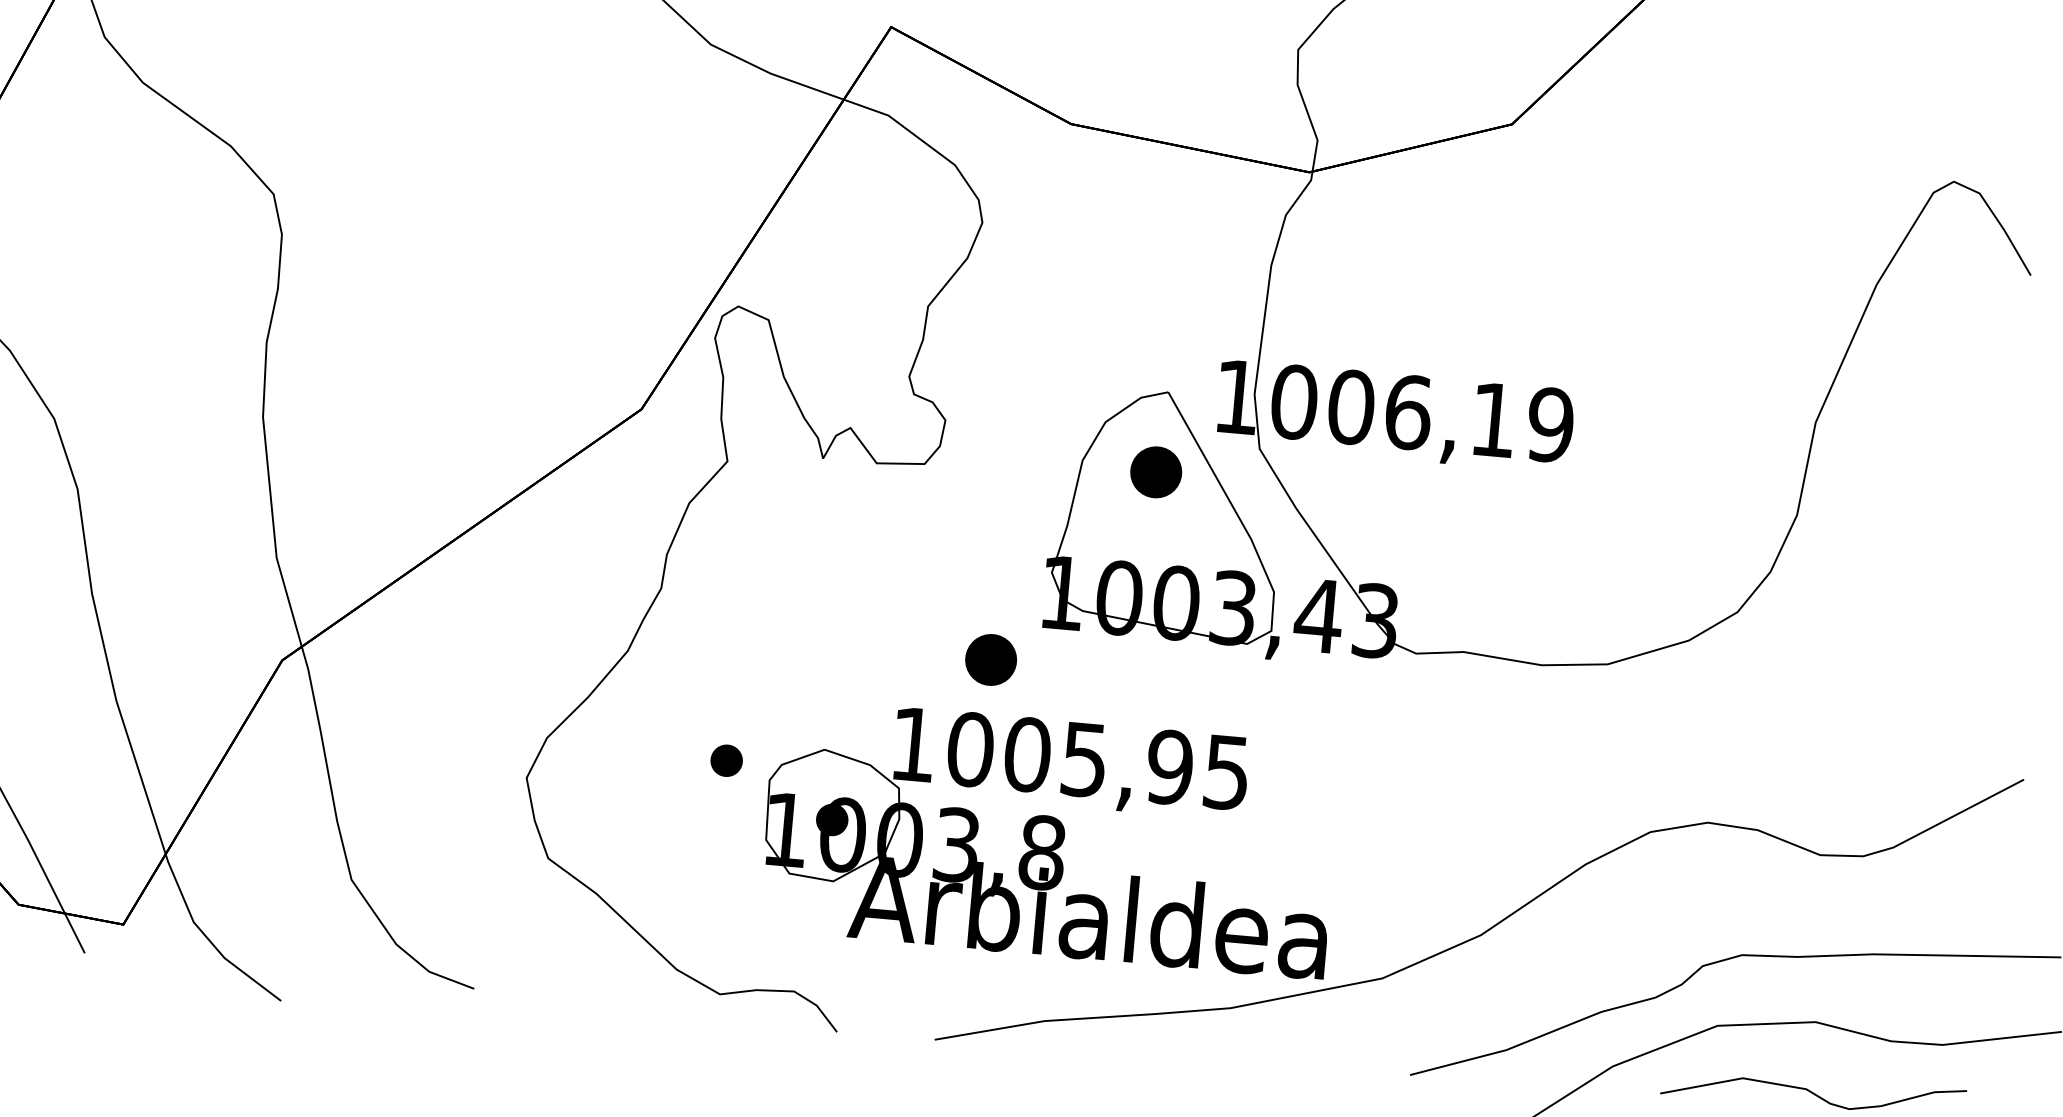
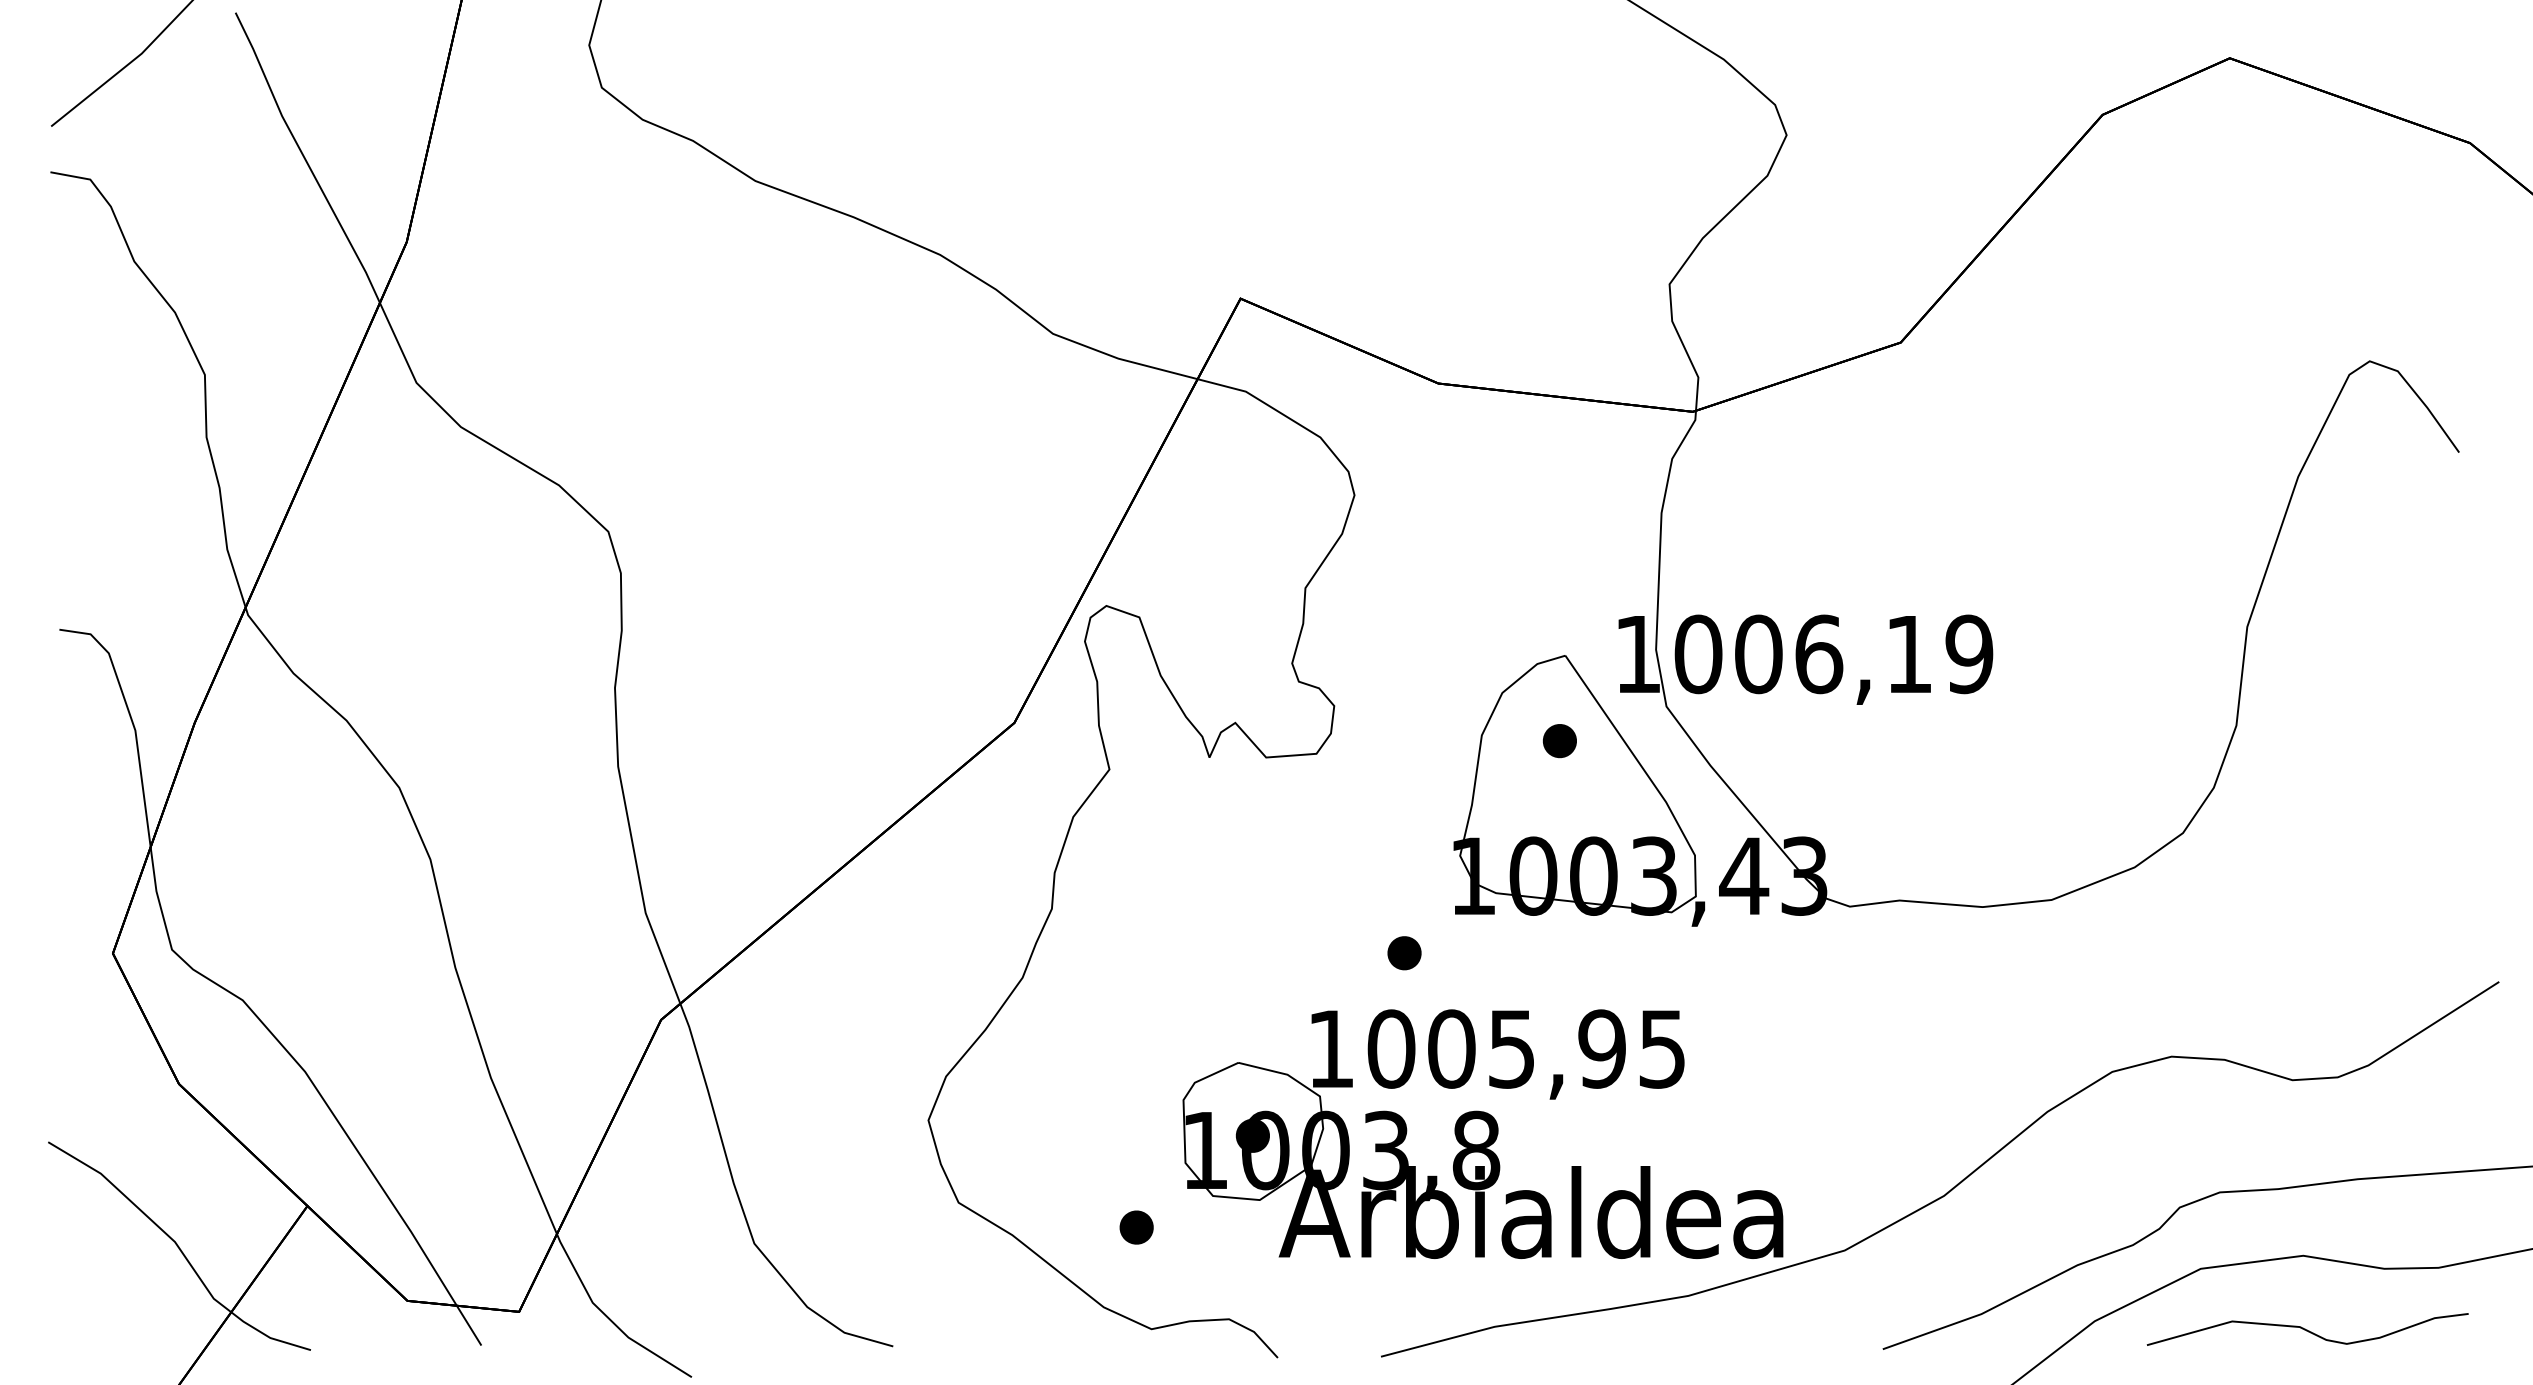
part: (1155, 472) -> (1559, 741), size x0.62
part: (991, 660) -> (1404, 953), size x0.62
part: (726, 760) -> (1136, 1227), moved

